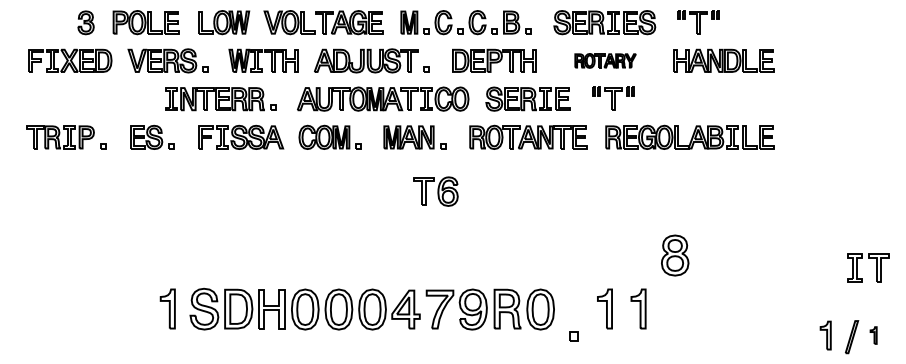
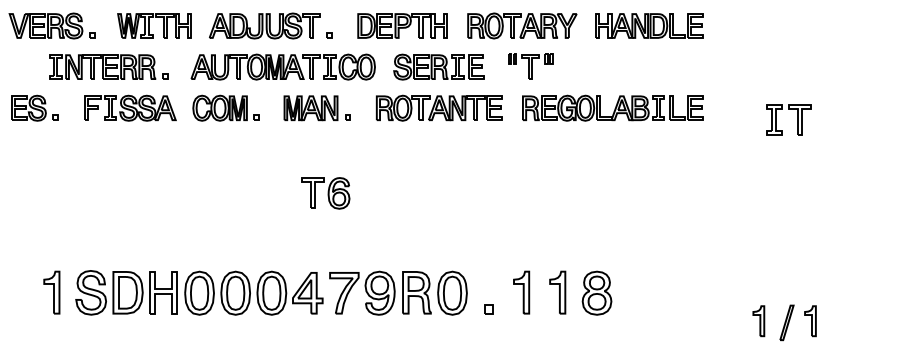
part: (605, 60) -> (522, 25), size x1.67
part: (435, 191) -> (325, 193), moved
part: (675, 255) -> (597, 293), moved
part: (876, 267) -> (797, 119), moved
part: (873, 335) -> (810, 321), size x1.67
part: (573, 336) -> (487, 309), moved

